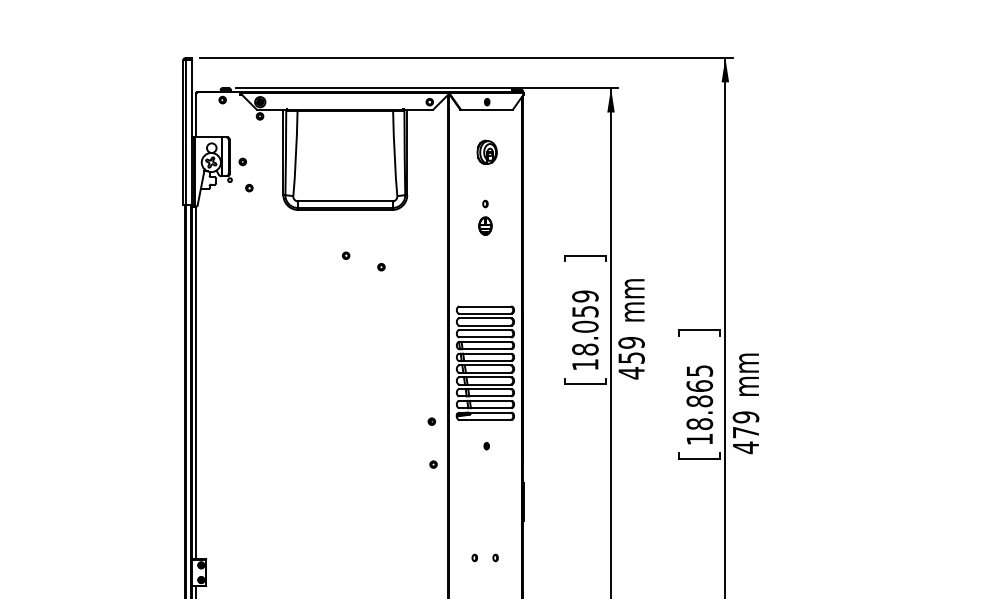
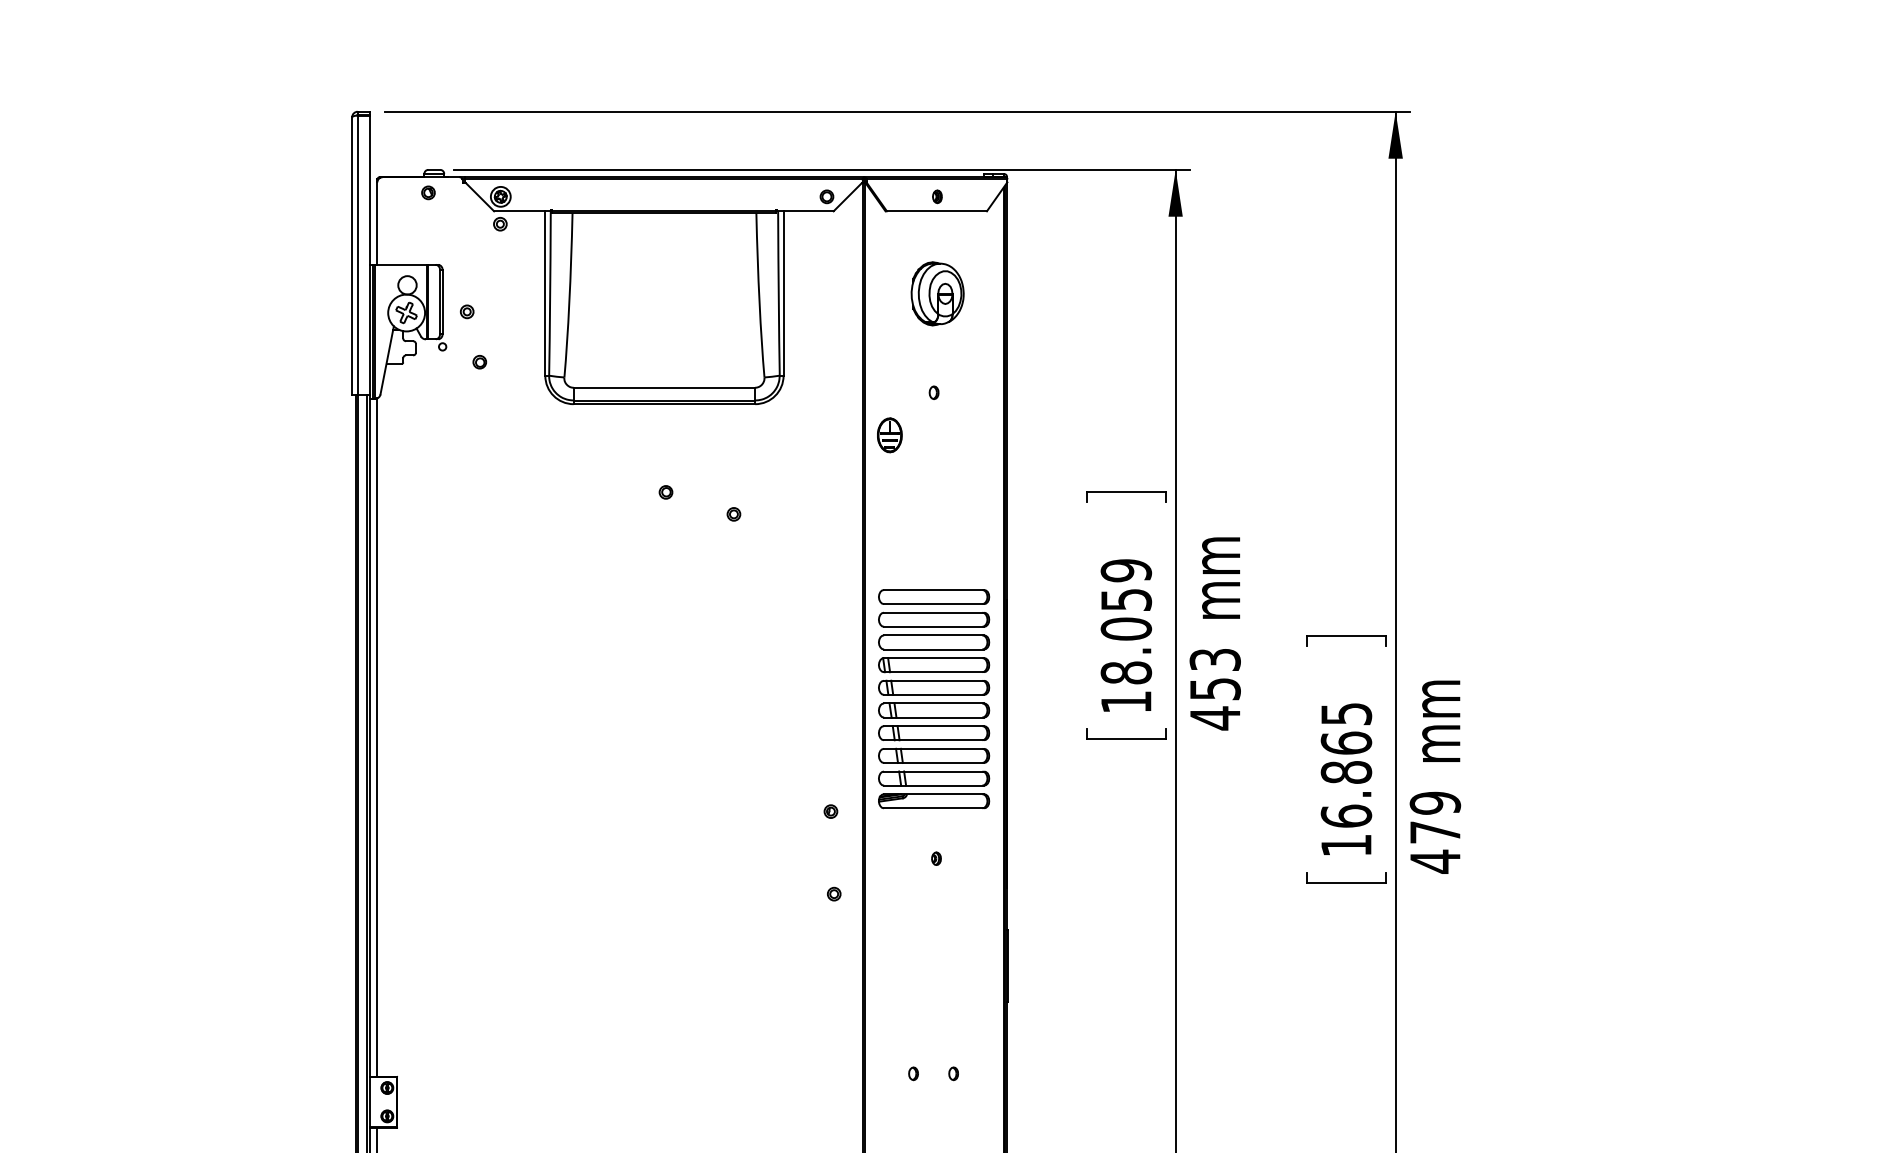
part: (486, 151) -> (936, 291), size x1.4
part: (485, 225) -> (889, 434), moved
text: (631, 342) -> (1215, 659), 459 -> 453
text: (699, 423) -> (1345, 815), 18.865 -> 16.865

